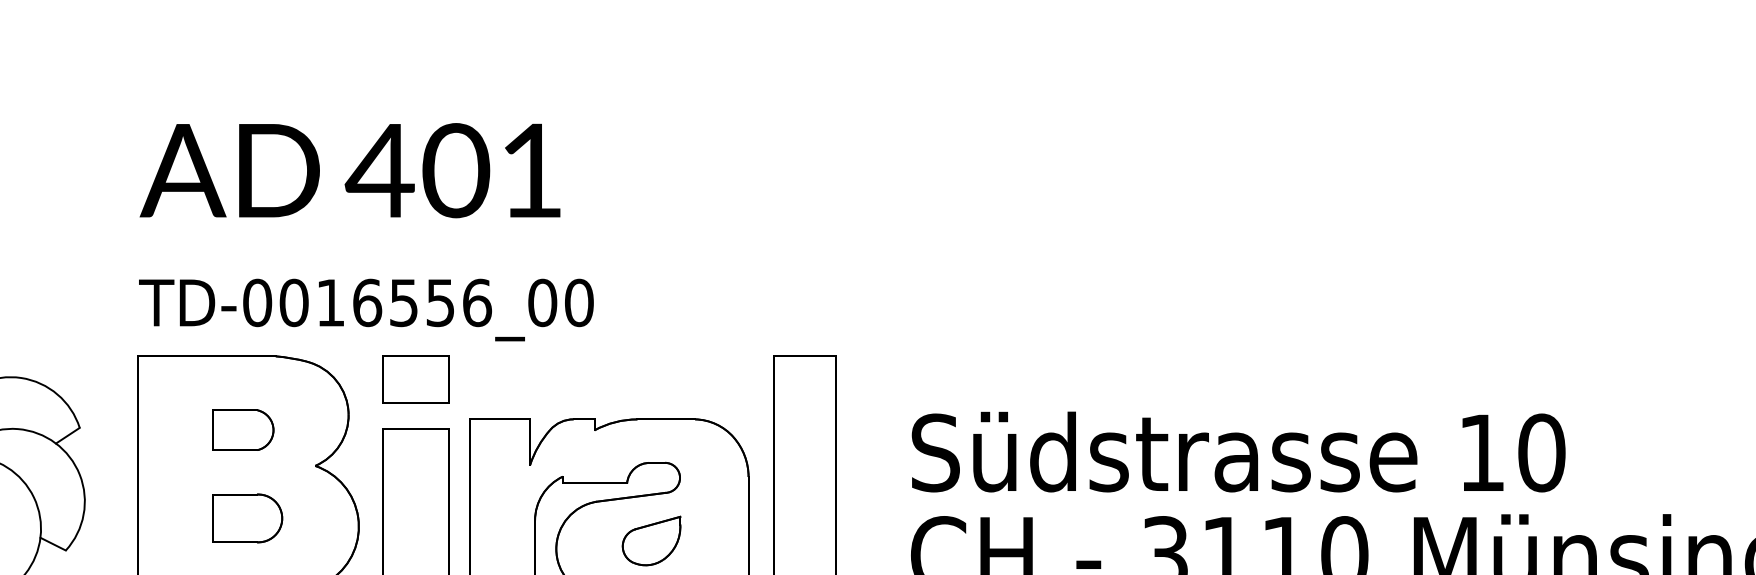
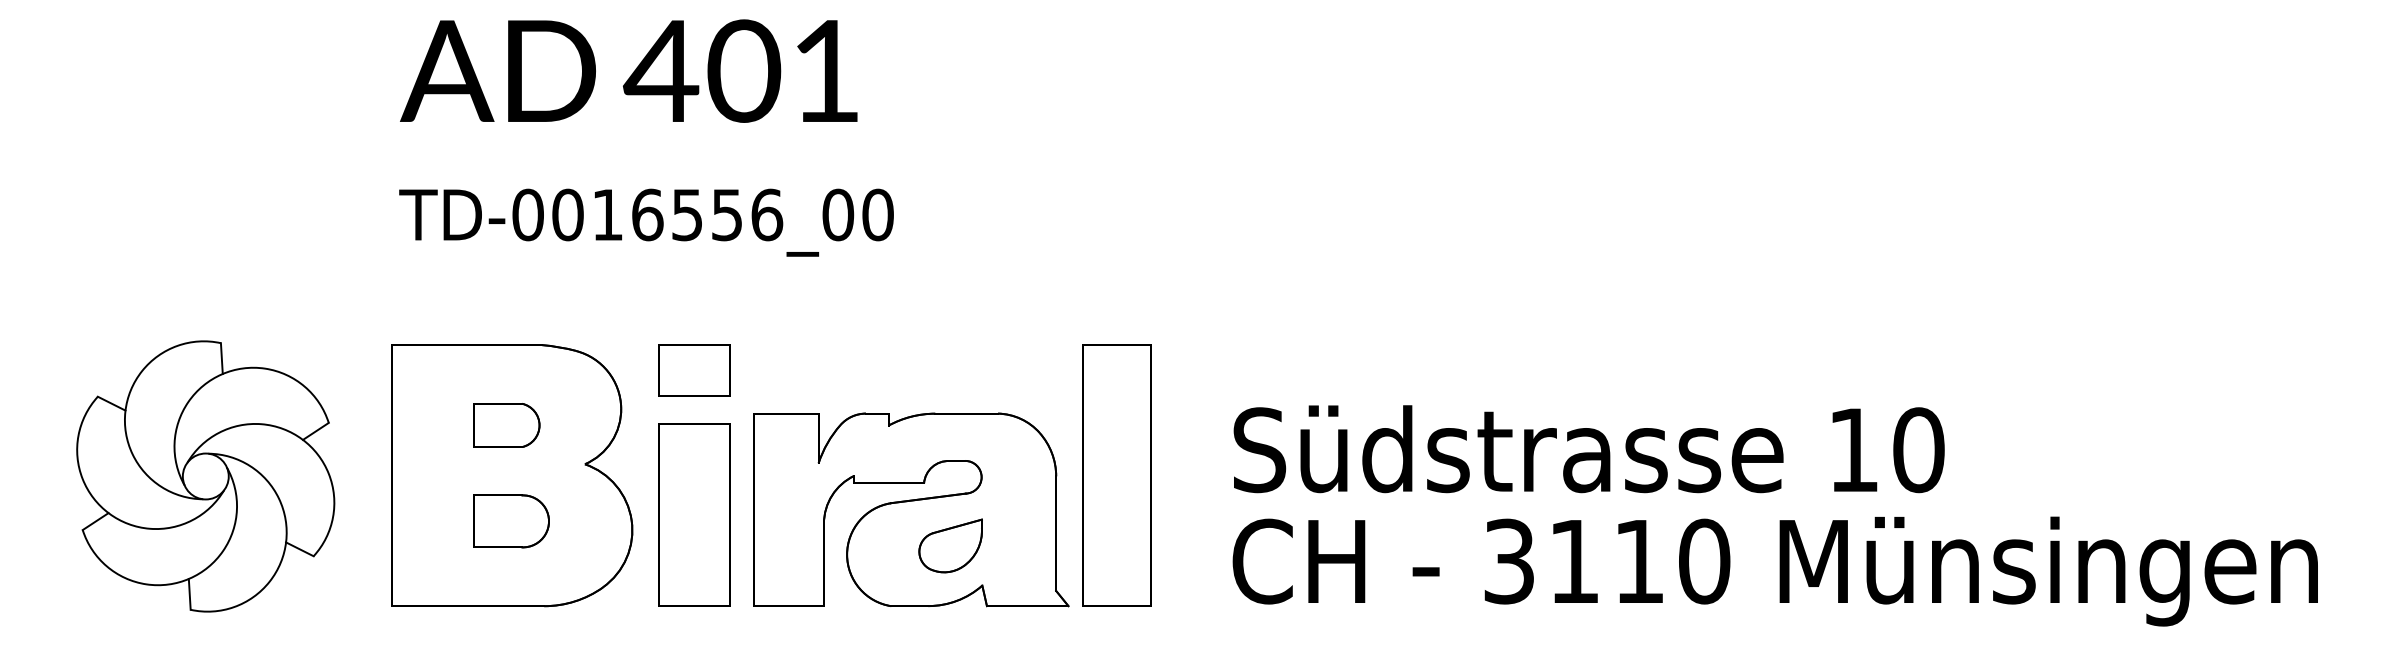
text: (366, 231) -> (646, 137), moved

